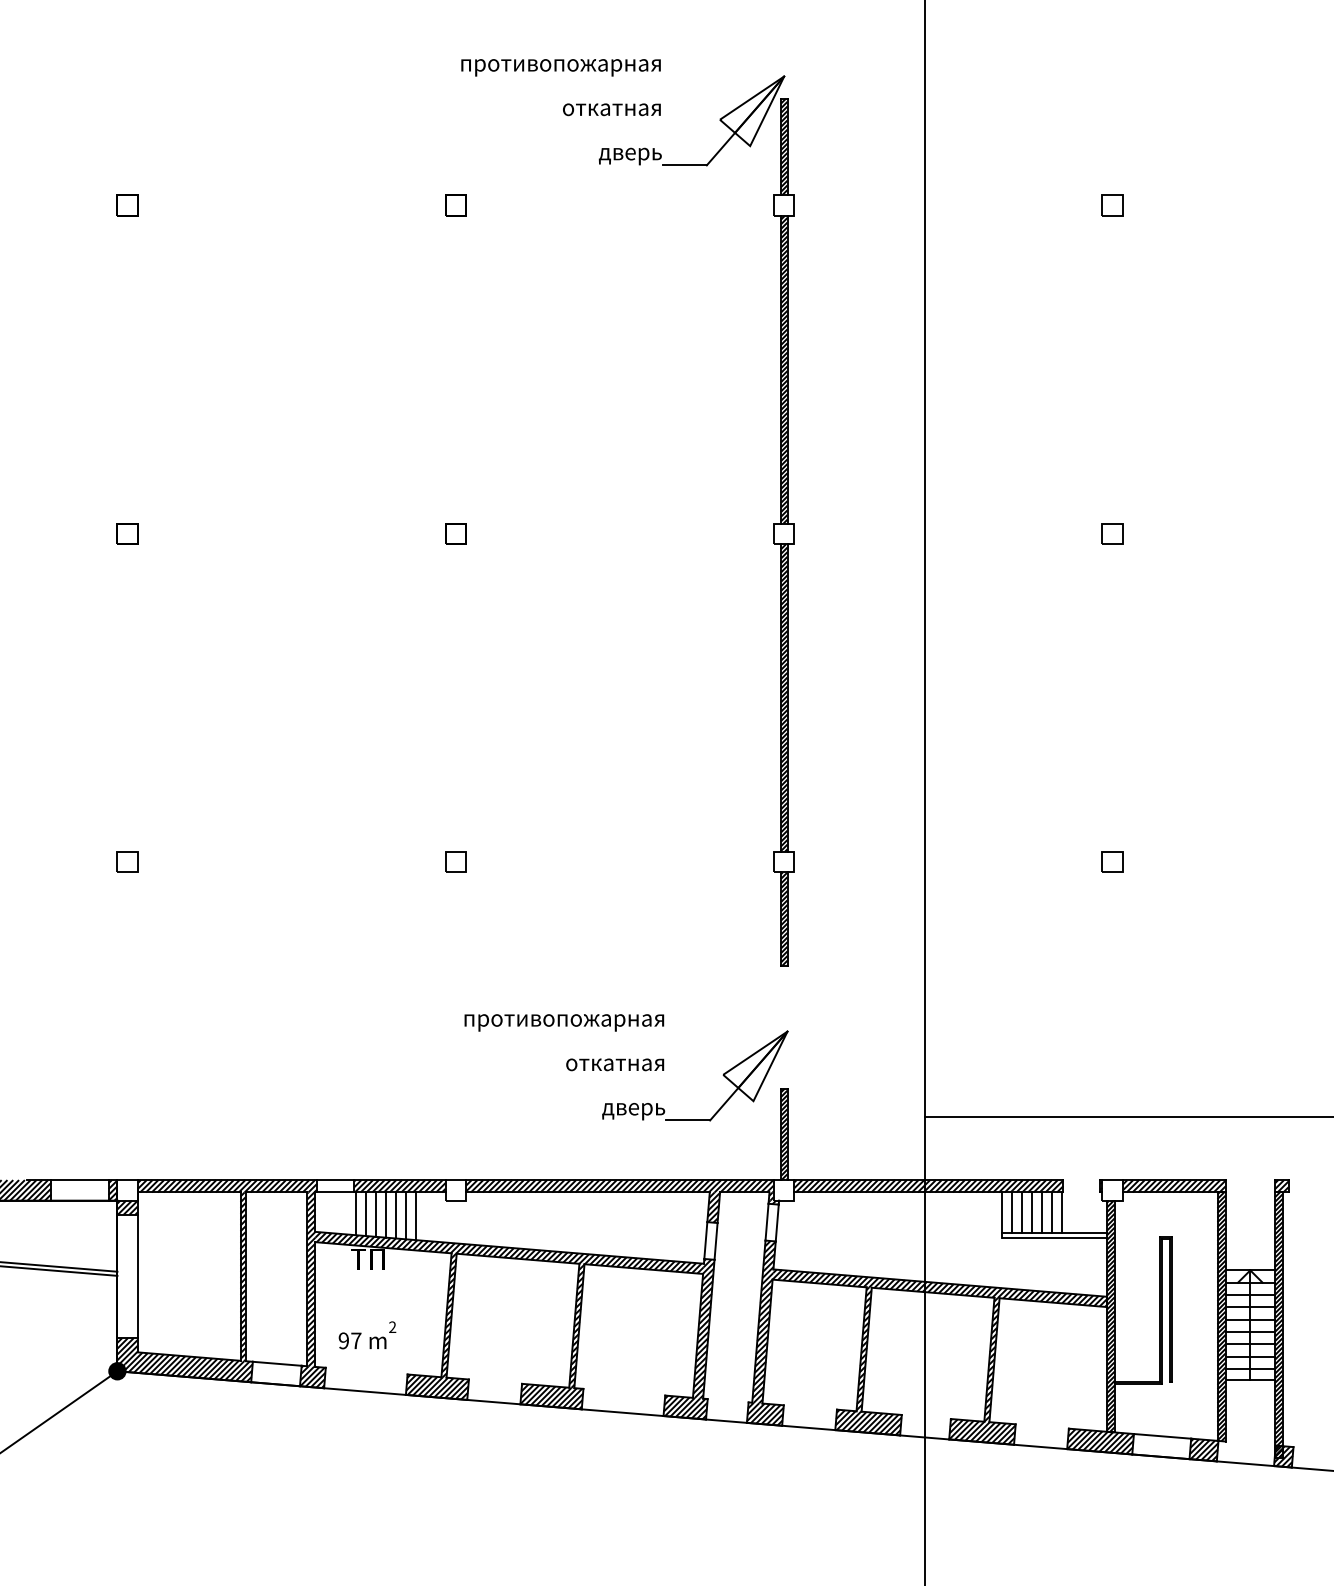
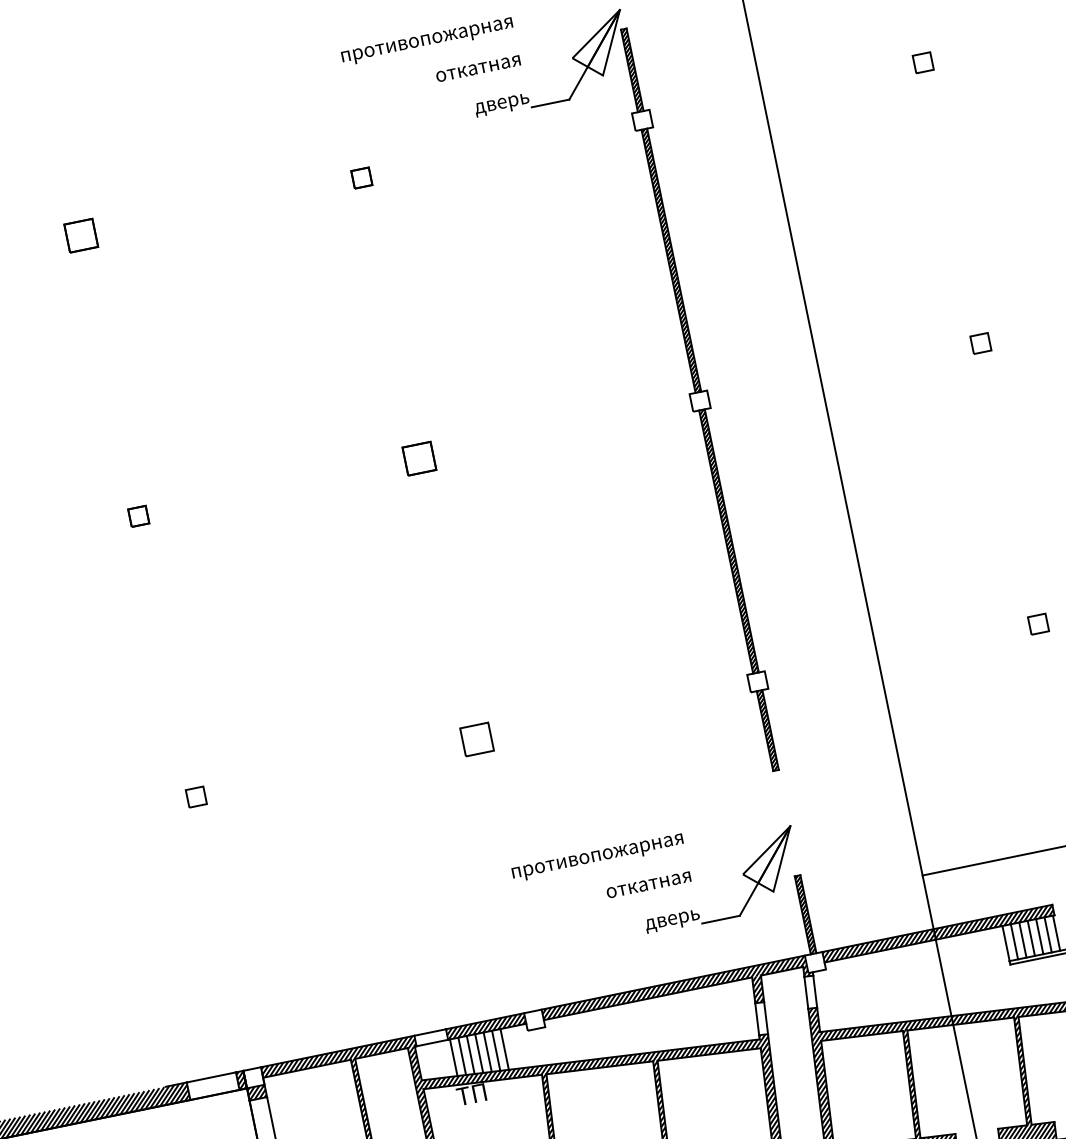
part: (127, 205) -> (80, 235), size x1.6
part: (455, 533) -> (419, 458), size x1.6
part: (455, 861) -> (476, 739), size x1.6

